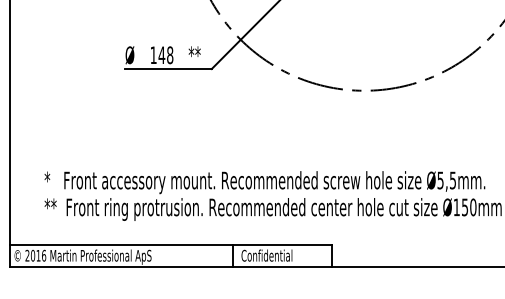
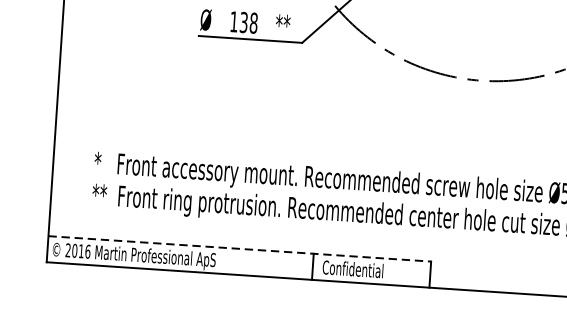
text: (161, 55) -> (243, 22), 148 -> 138
line: (171, 244) -> (240, 248), solid -> dashed

